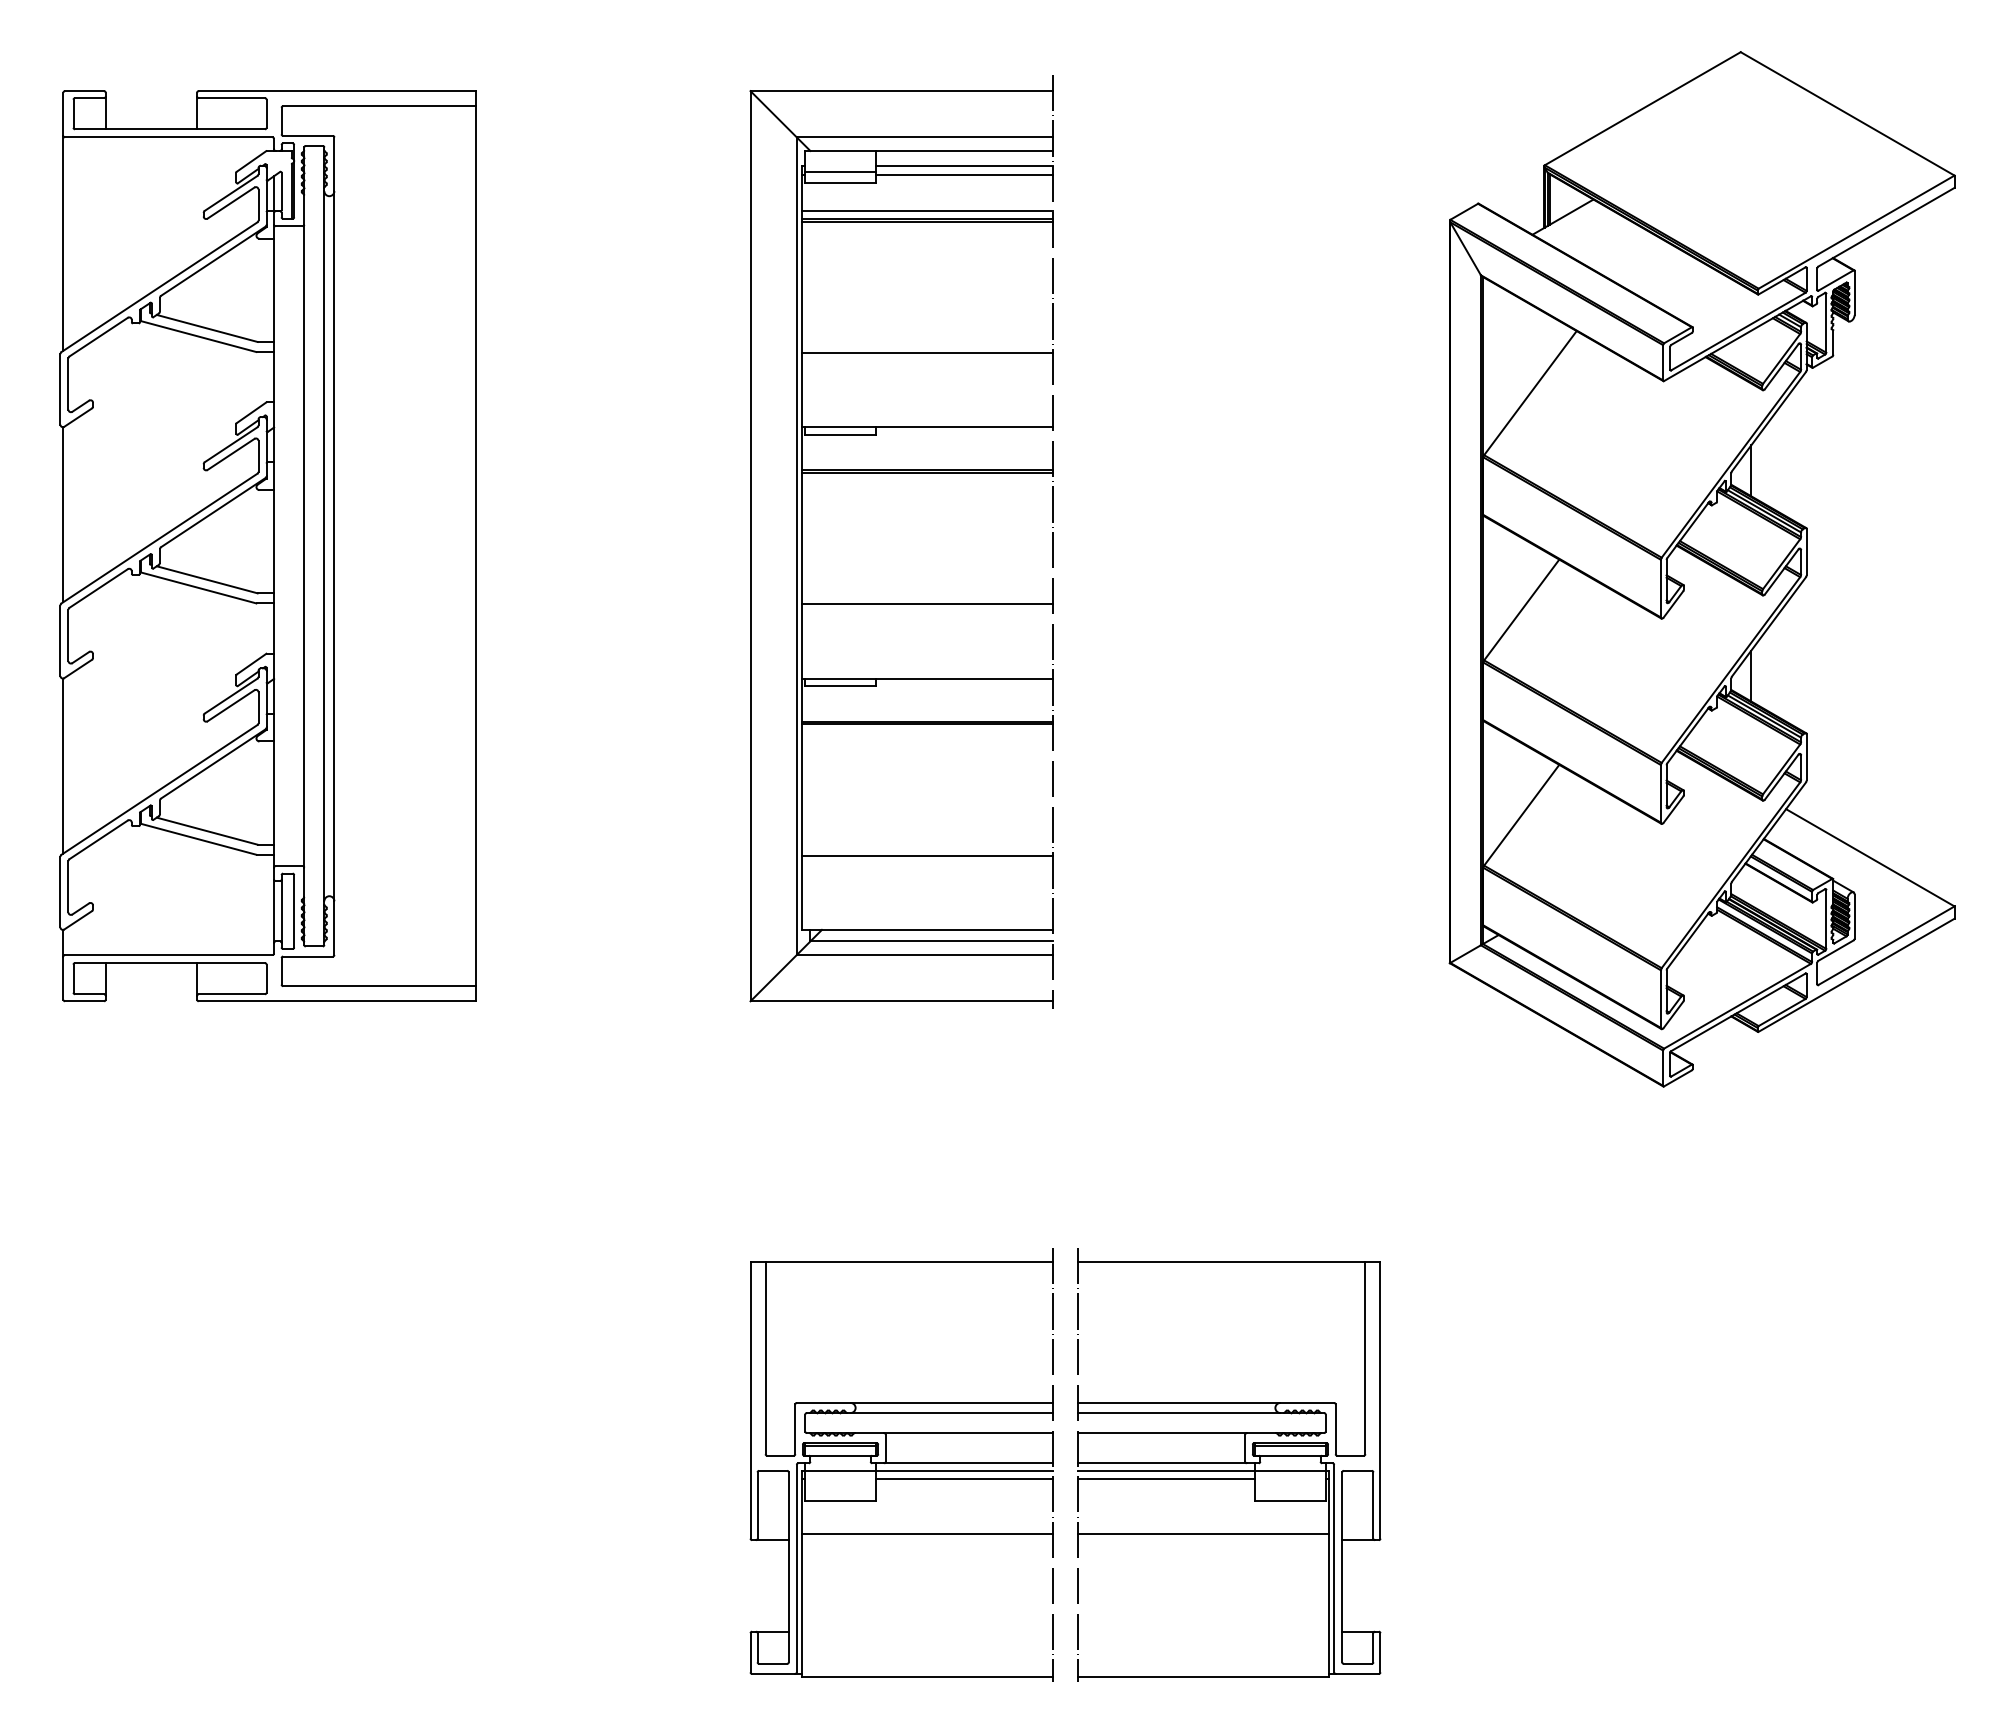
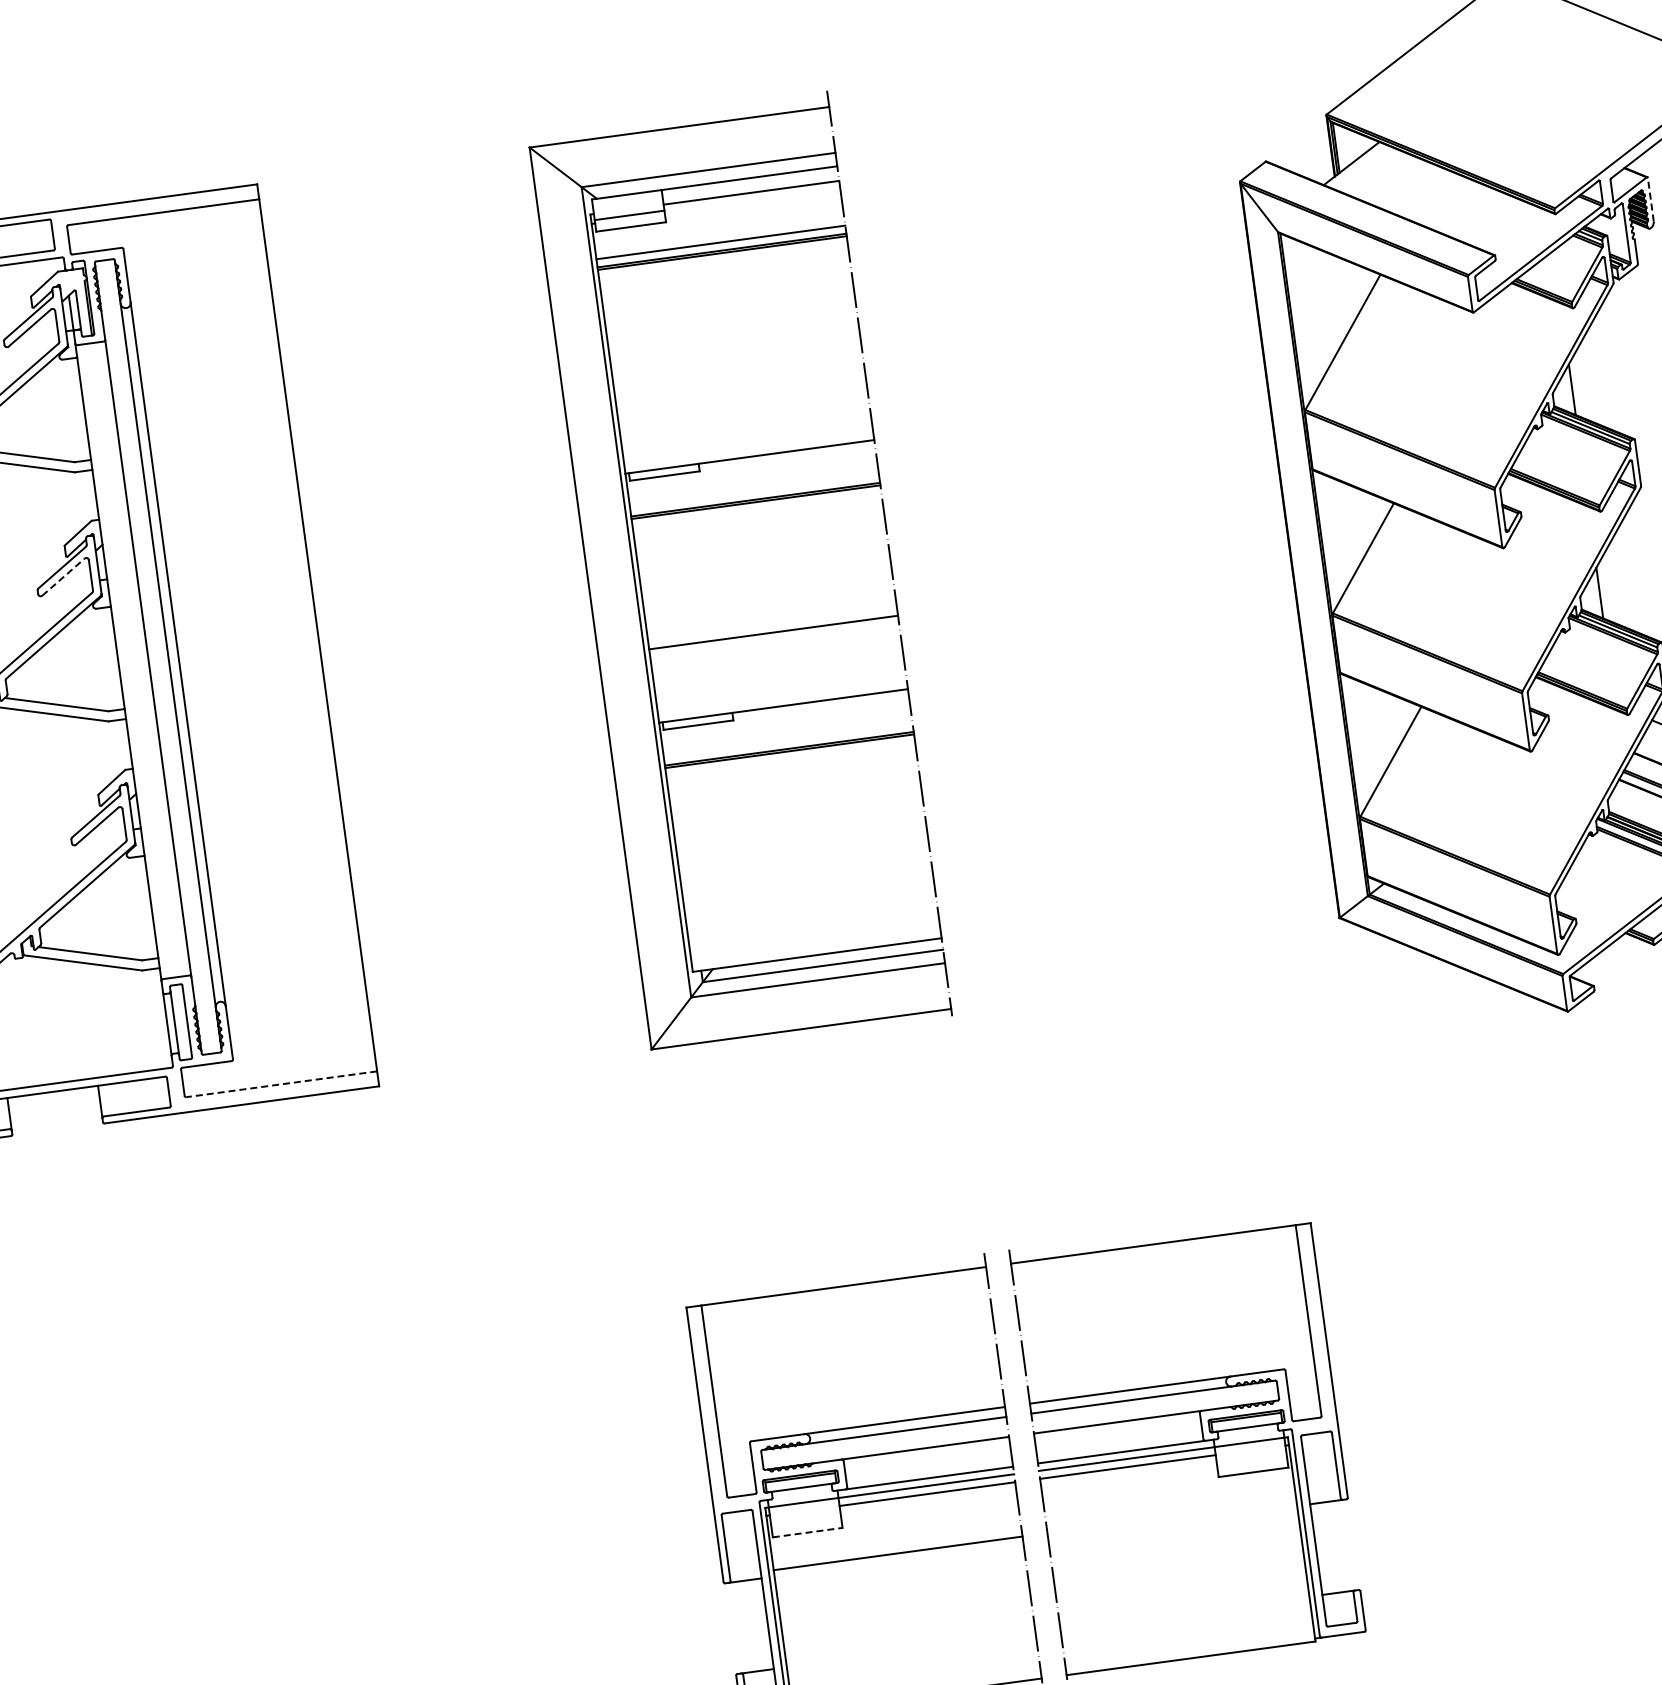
line: (963, 175) -> (751, 202), removed
line: (1854, 292) -> (1650, 199), solid -> dashed
line: (926, 352) -> (739, 382), removed
line: (231, 454) -> (63, 577), solid -> dashed
line: (926, 855) -> (806, 881), removed
line: (378, 986) -> (280, 1084), solid -> dashed
line: (841, 1500) -> (808, 1532), solid -> dashed
line: (1203, 1533) -> (1171, 1516), removed

